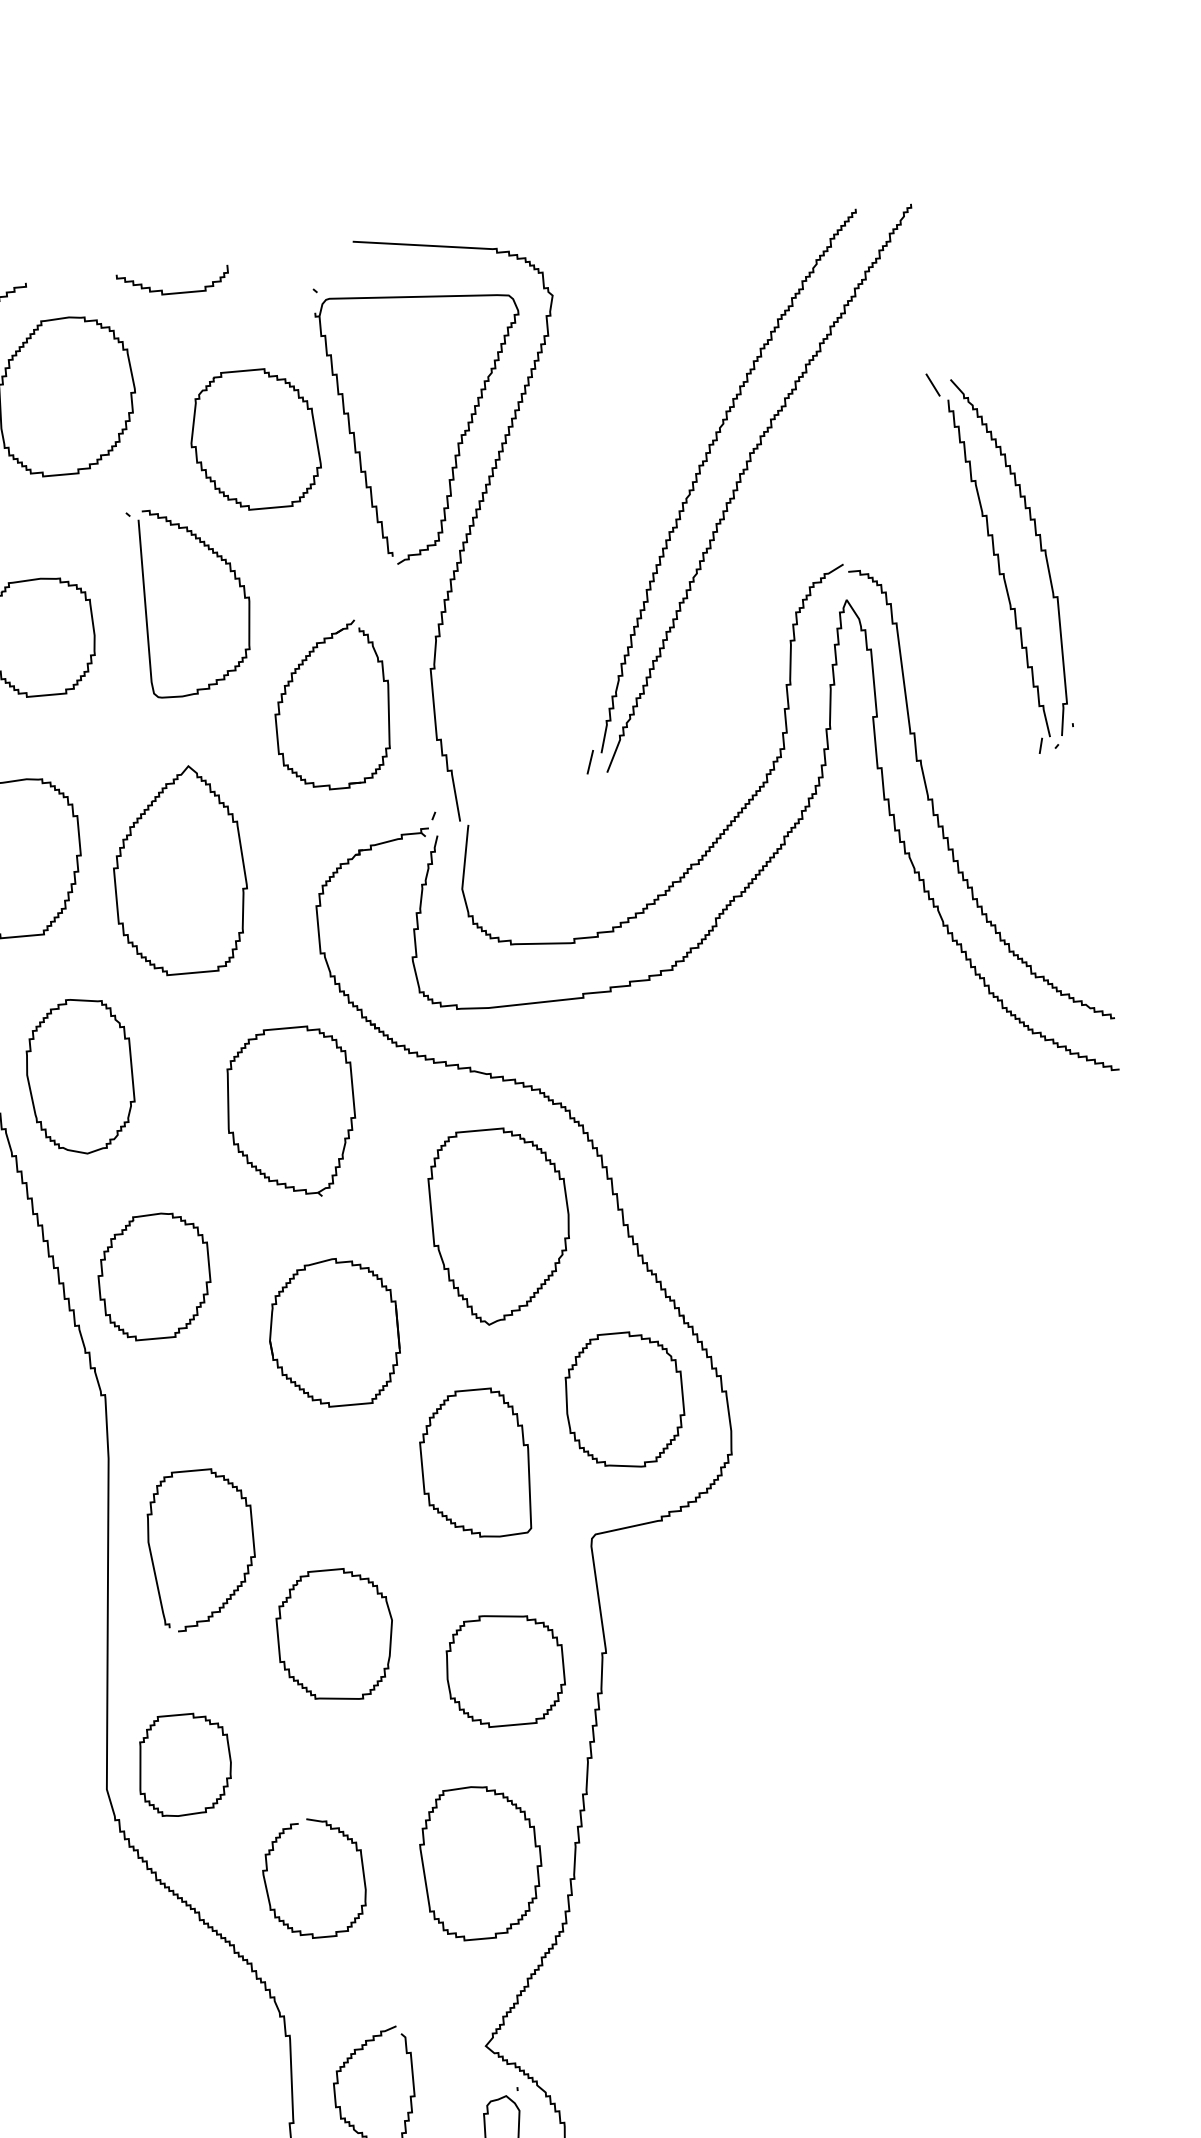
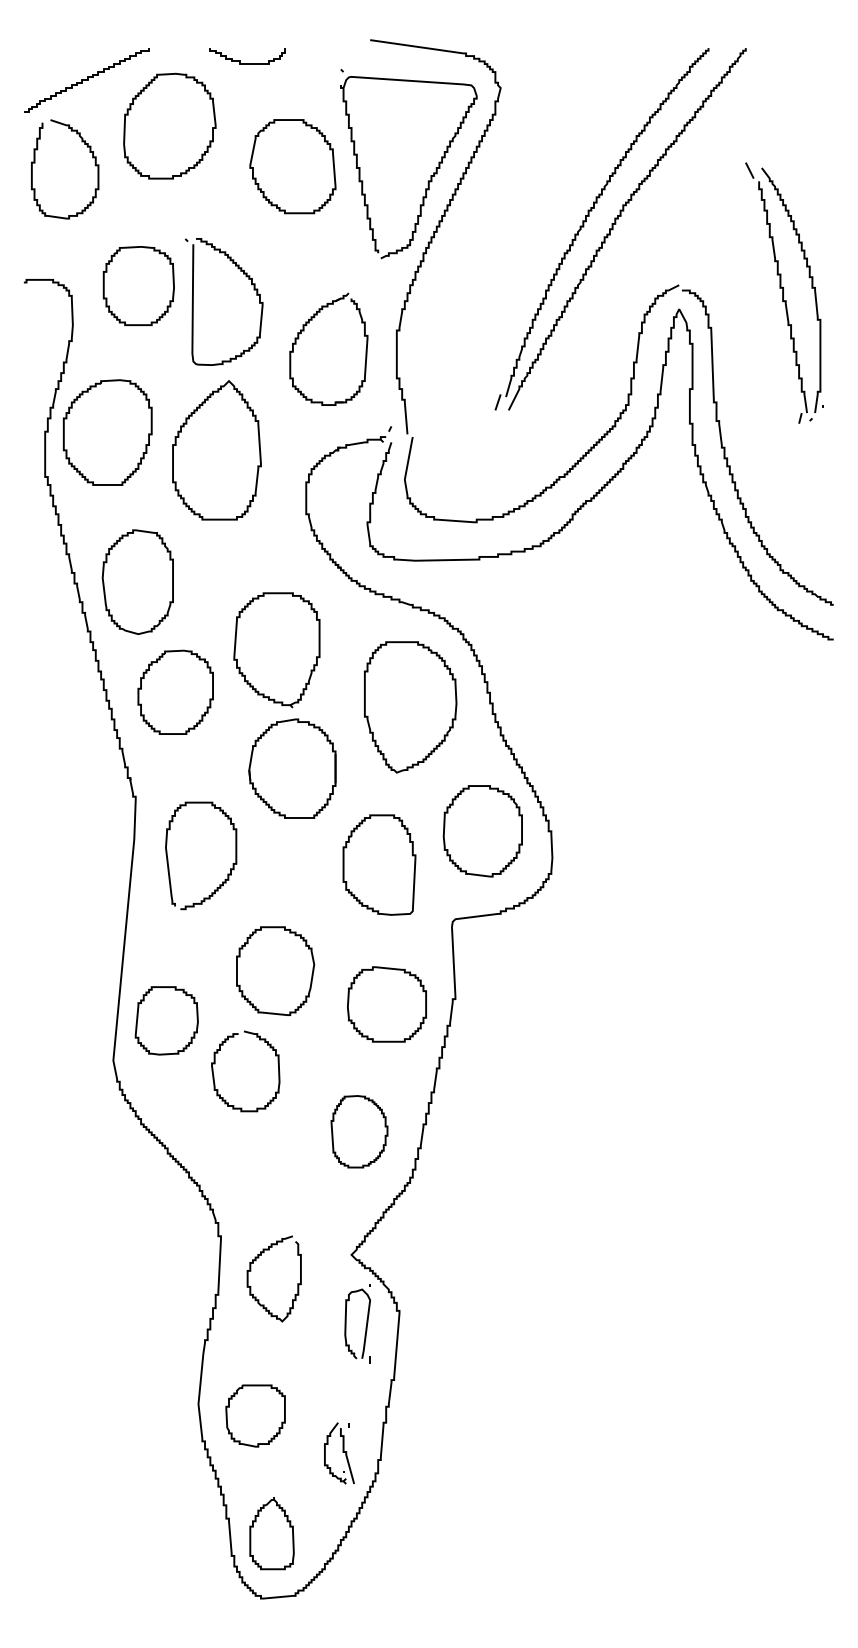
part: (146, 604) -> (193, 301), moved
curve: (343, 1137) -> (310, 669), moved
part: (153, 1275) -> (175, 691), moved
curve: (243, 1572) -> (227, 873), moved
part: (184, 1764) -> (166, 1020), moved
part: (481, 1862) -> (359, 1131), size x0.7
curve: (268, 1872) -> (215, 1064), moved

